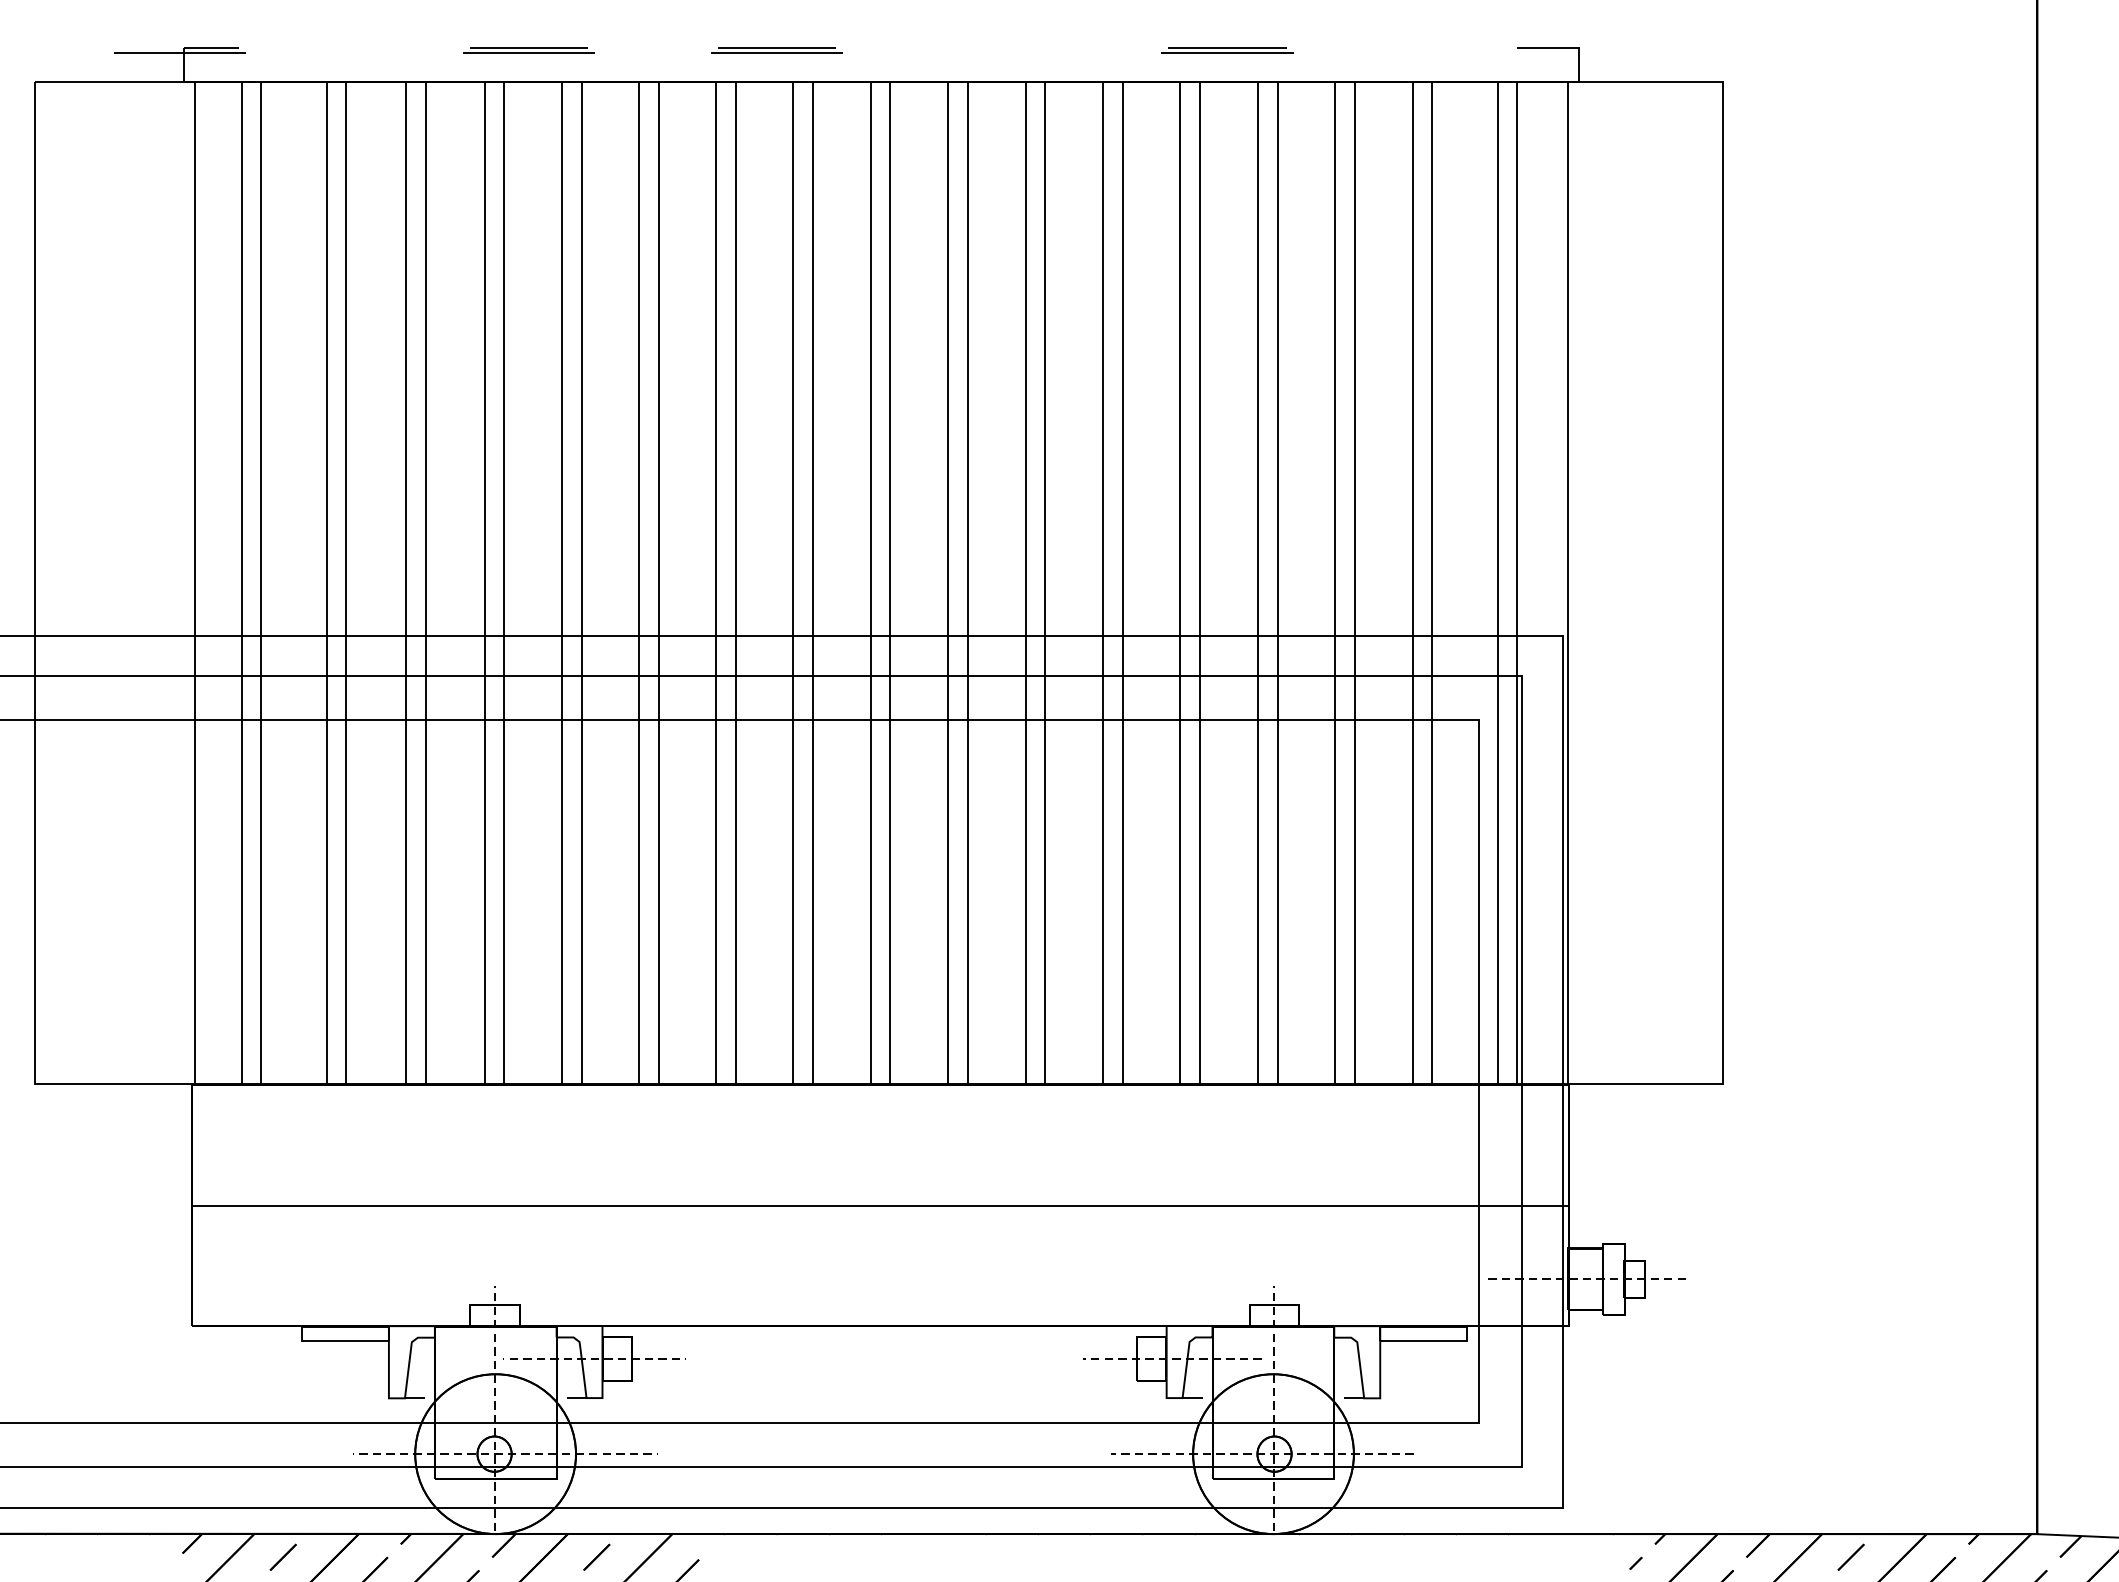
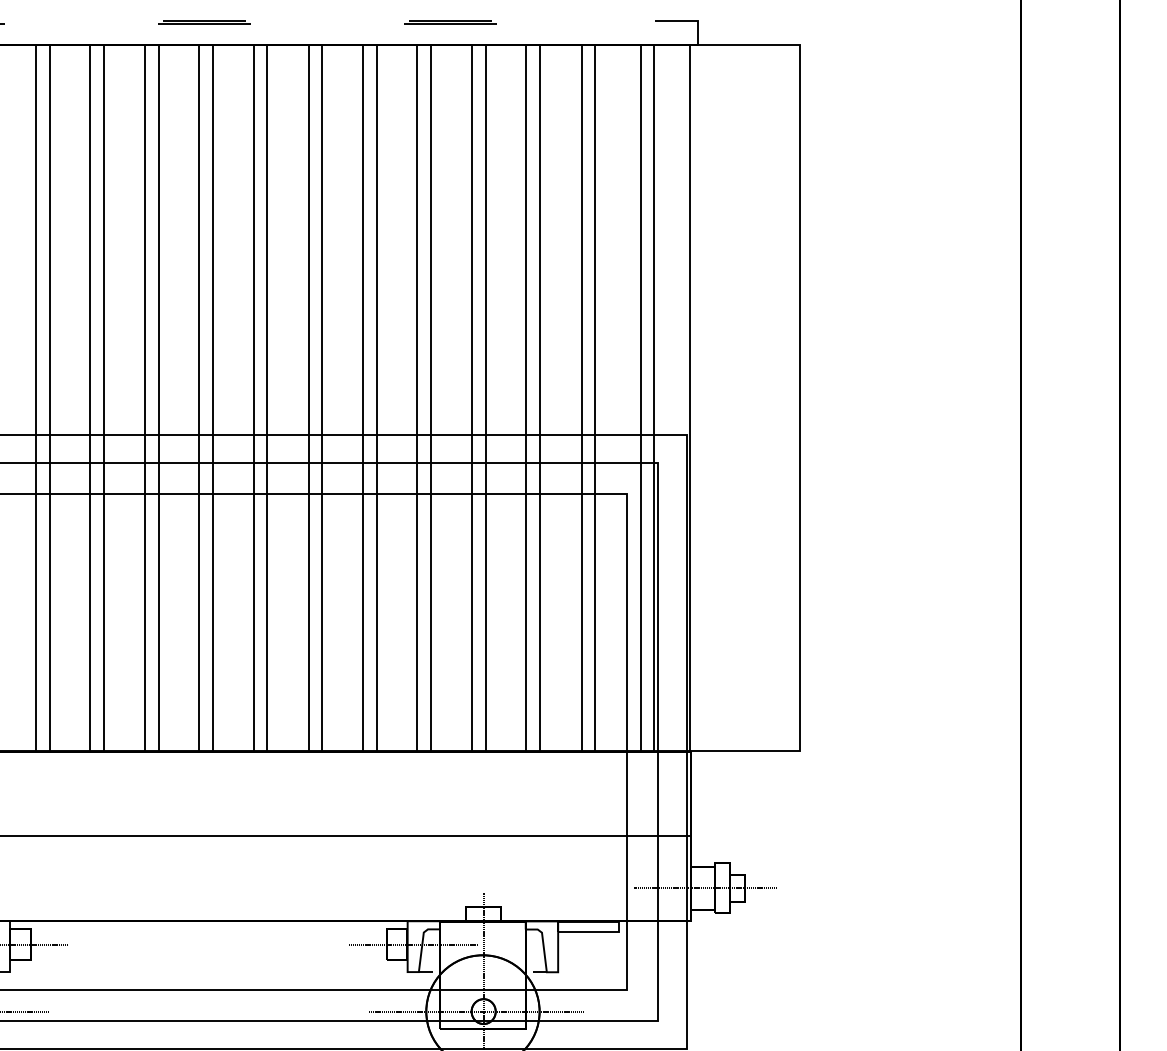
part: (776, 50) -> (203, 22), moved

